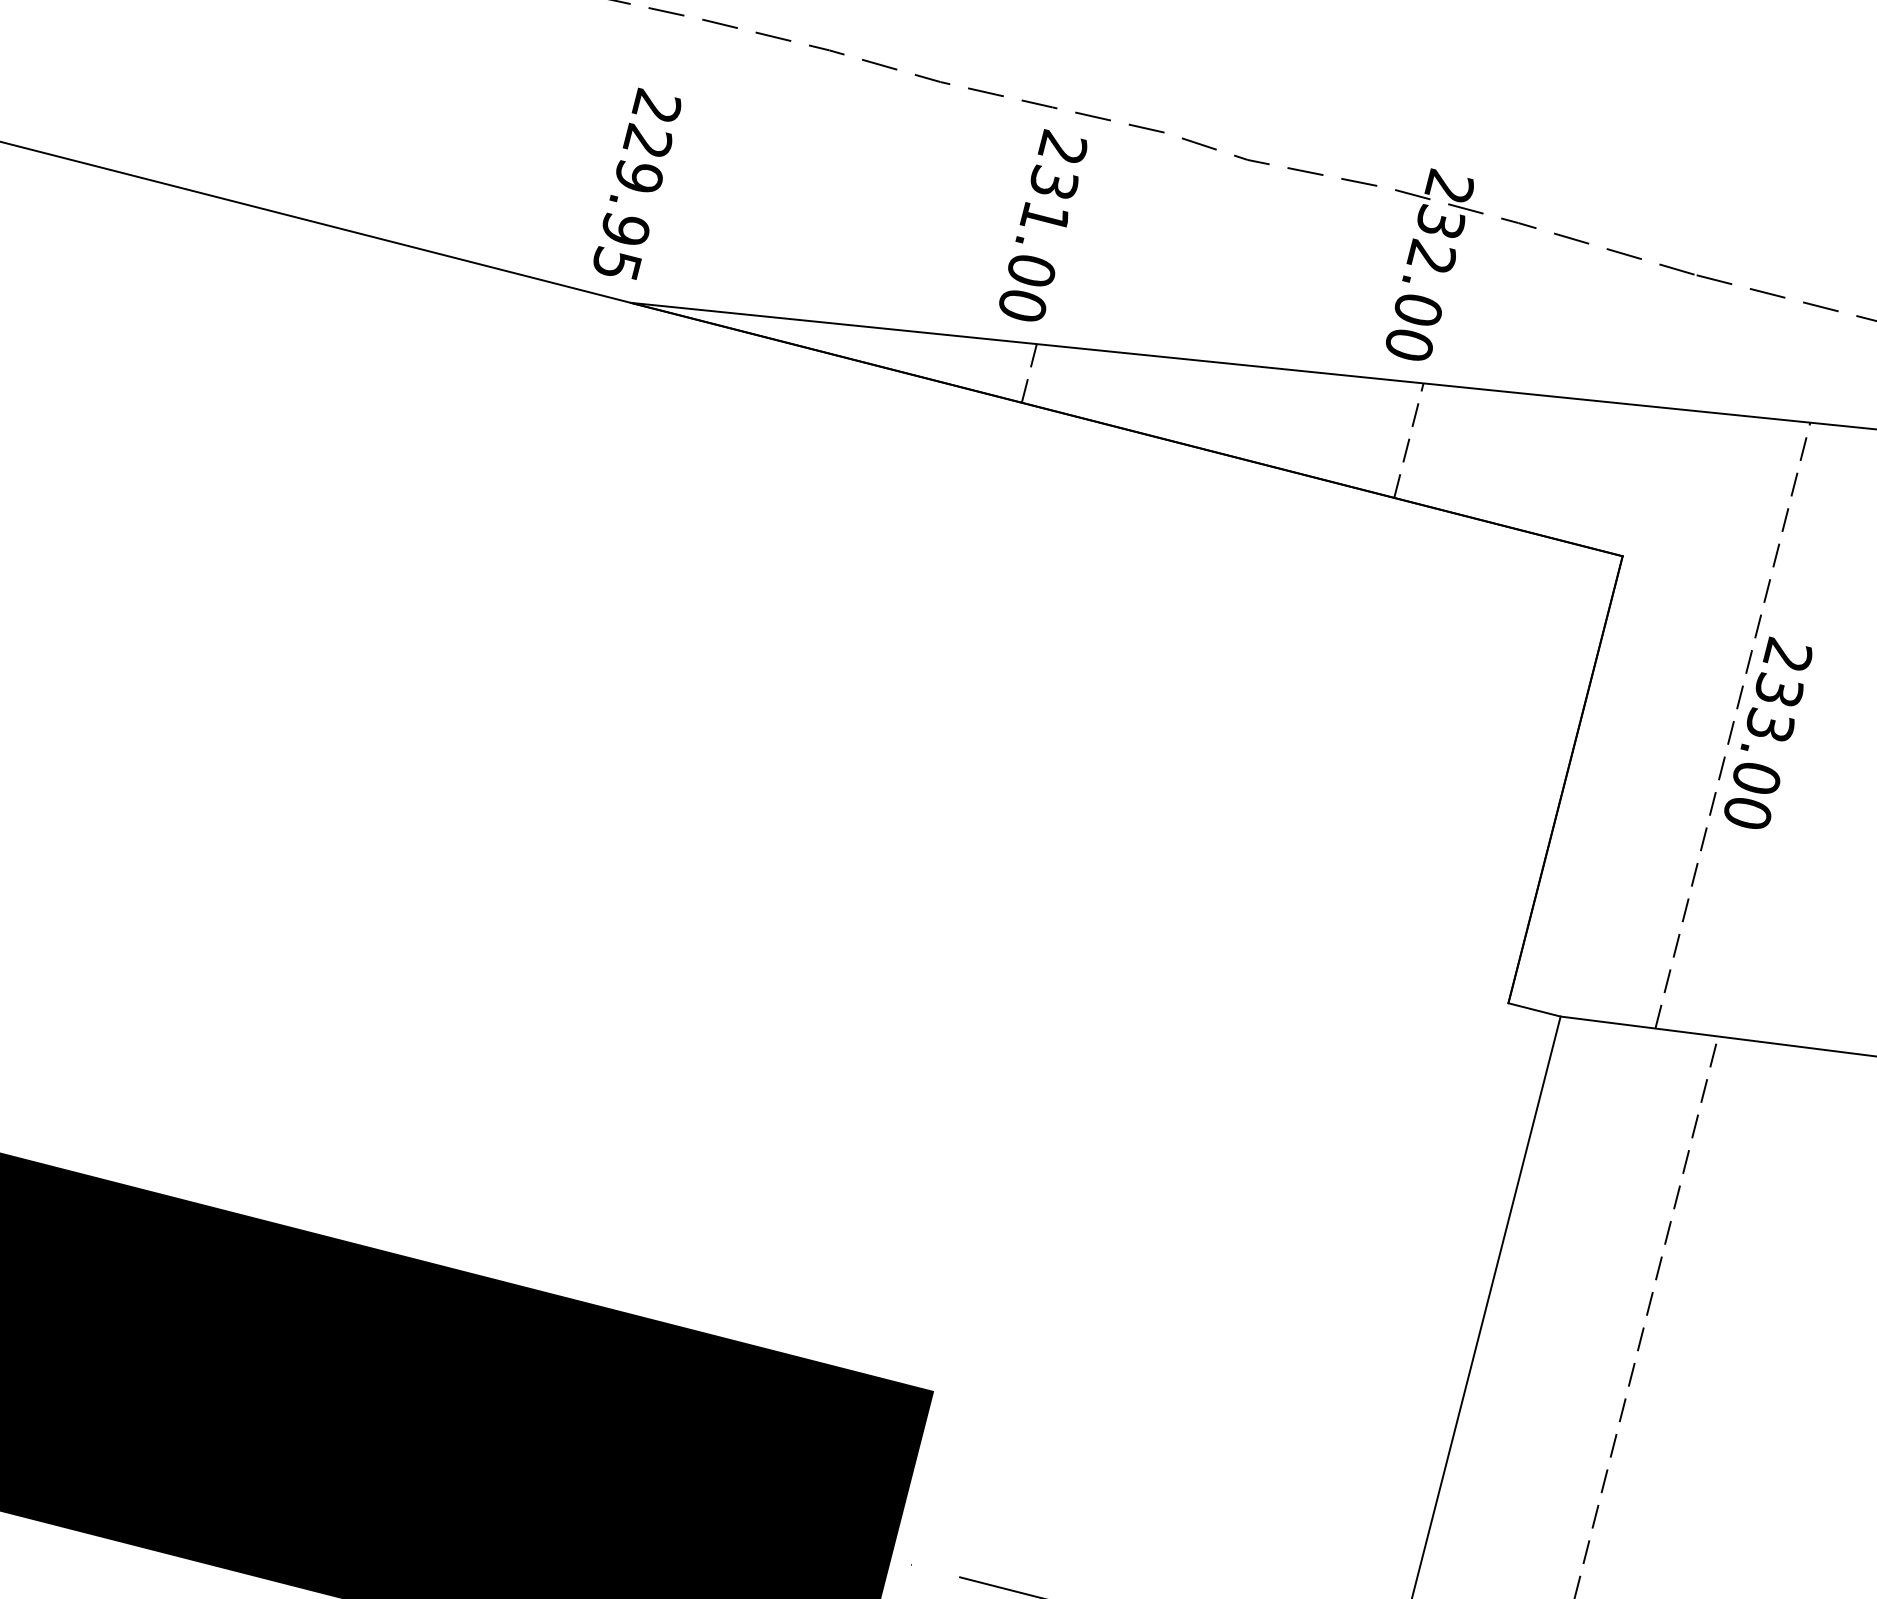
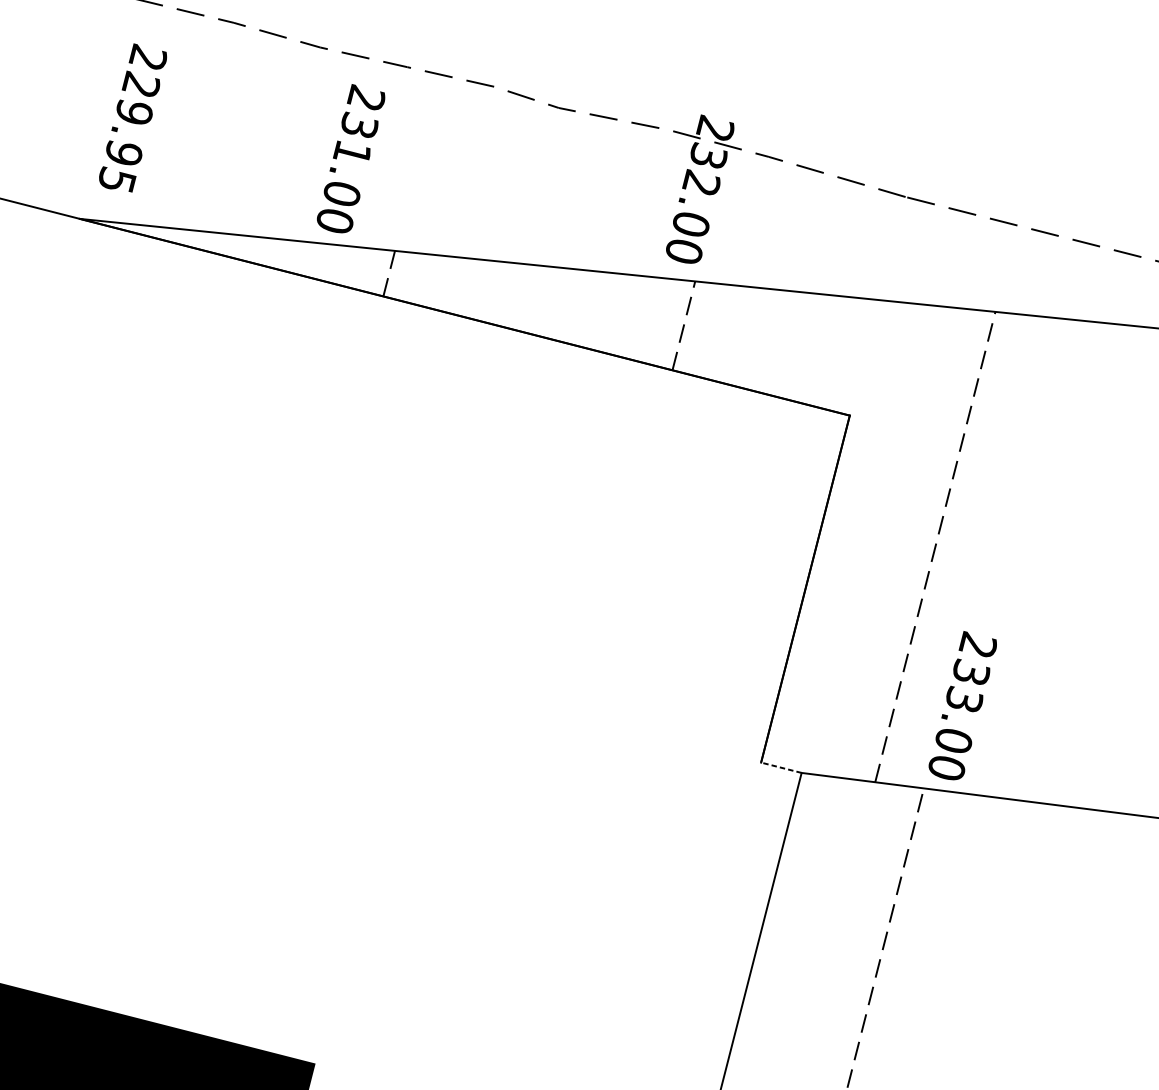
text: (637, 183) -> (133, 117), moved
text: (1043, 225) -> (351, 158), moved
text: (1768, 732) -> (963, 705), moved
line: (1534, 1009) -> (781, 767), solid -> dashed

